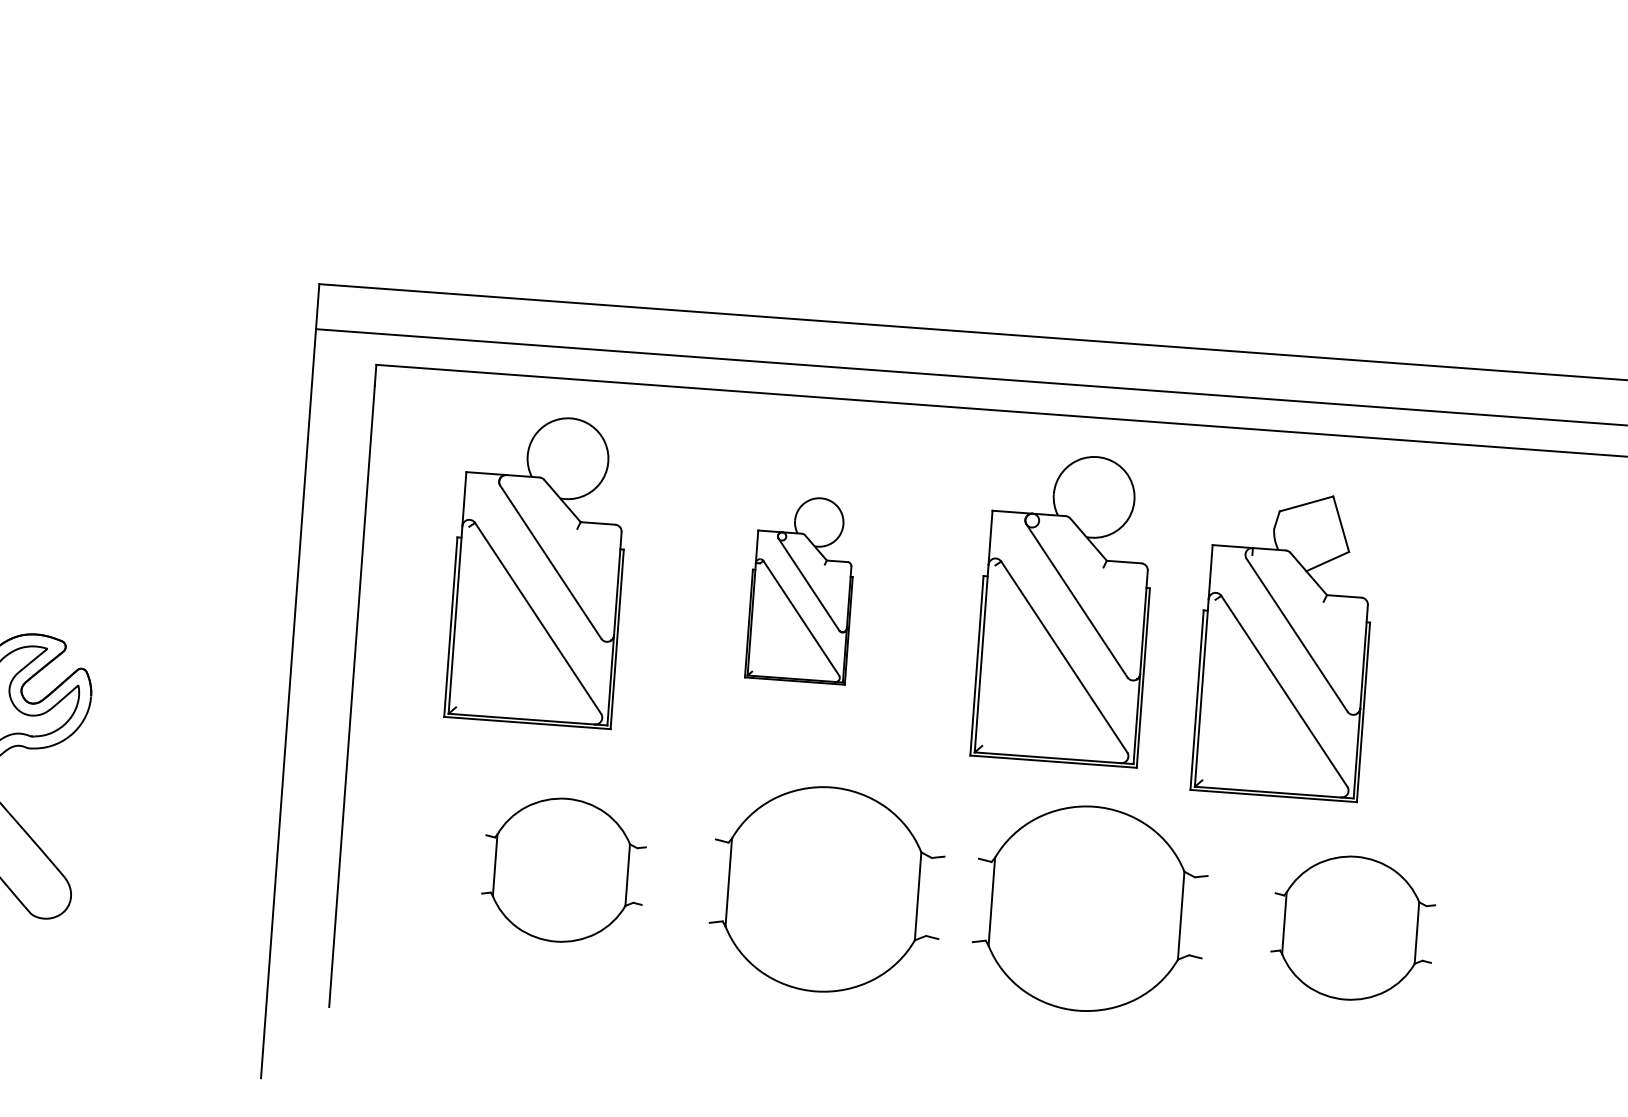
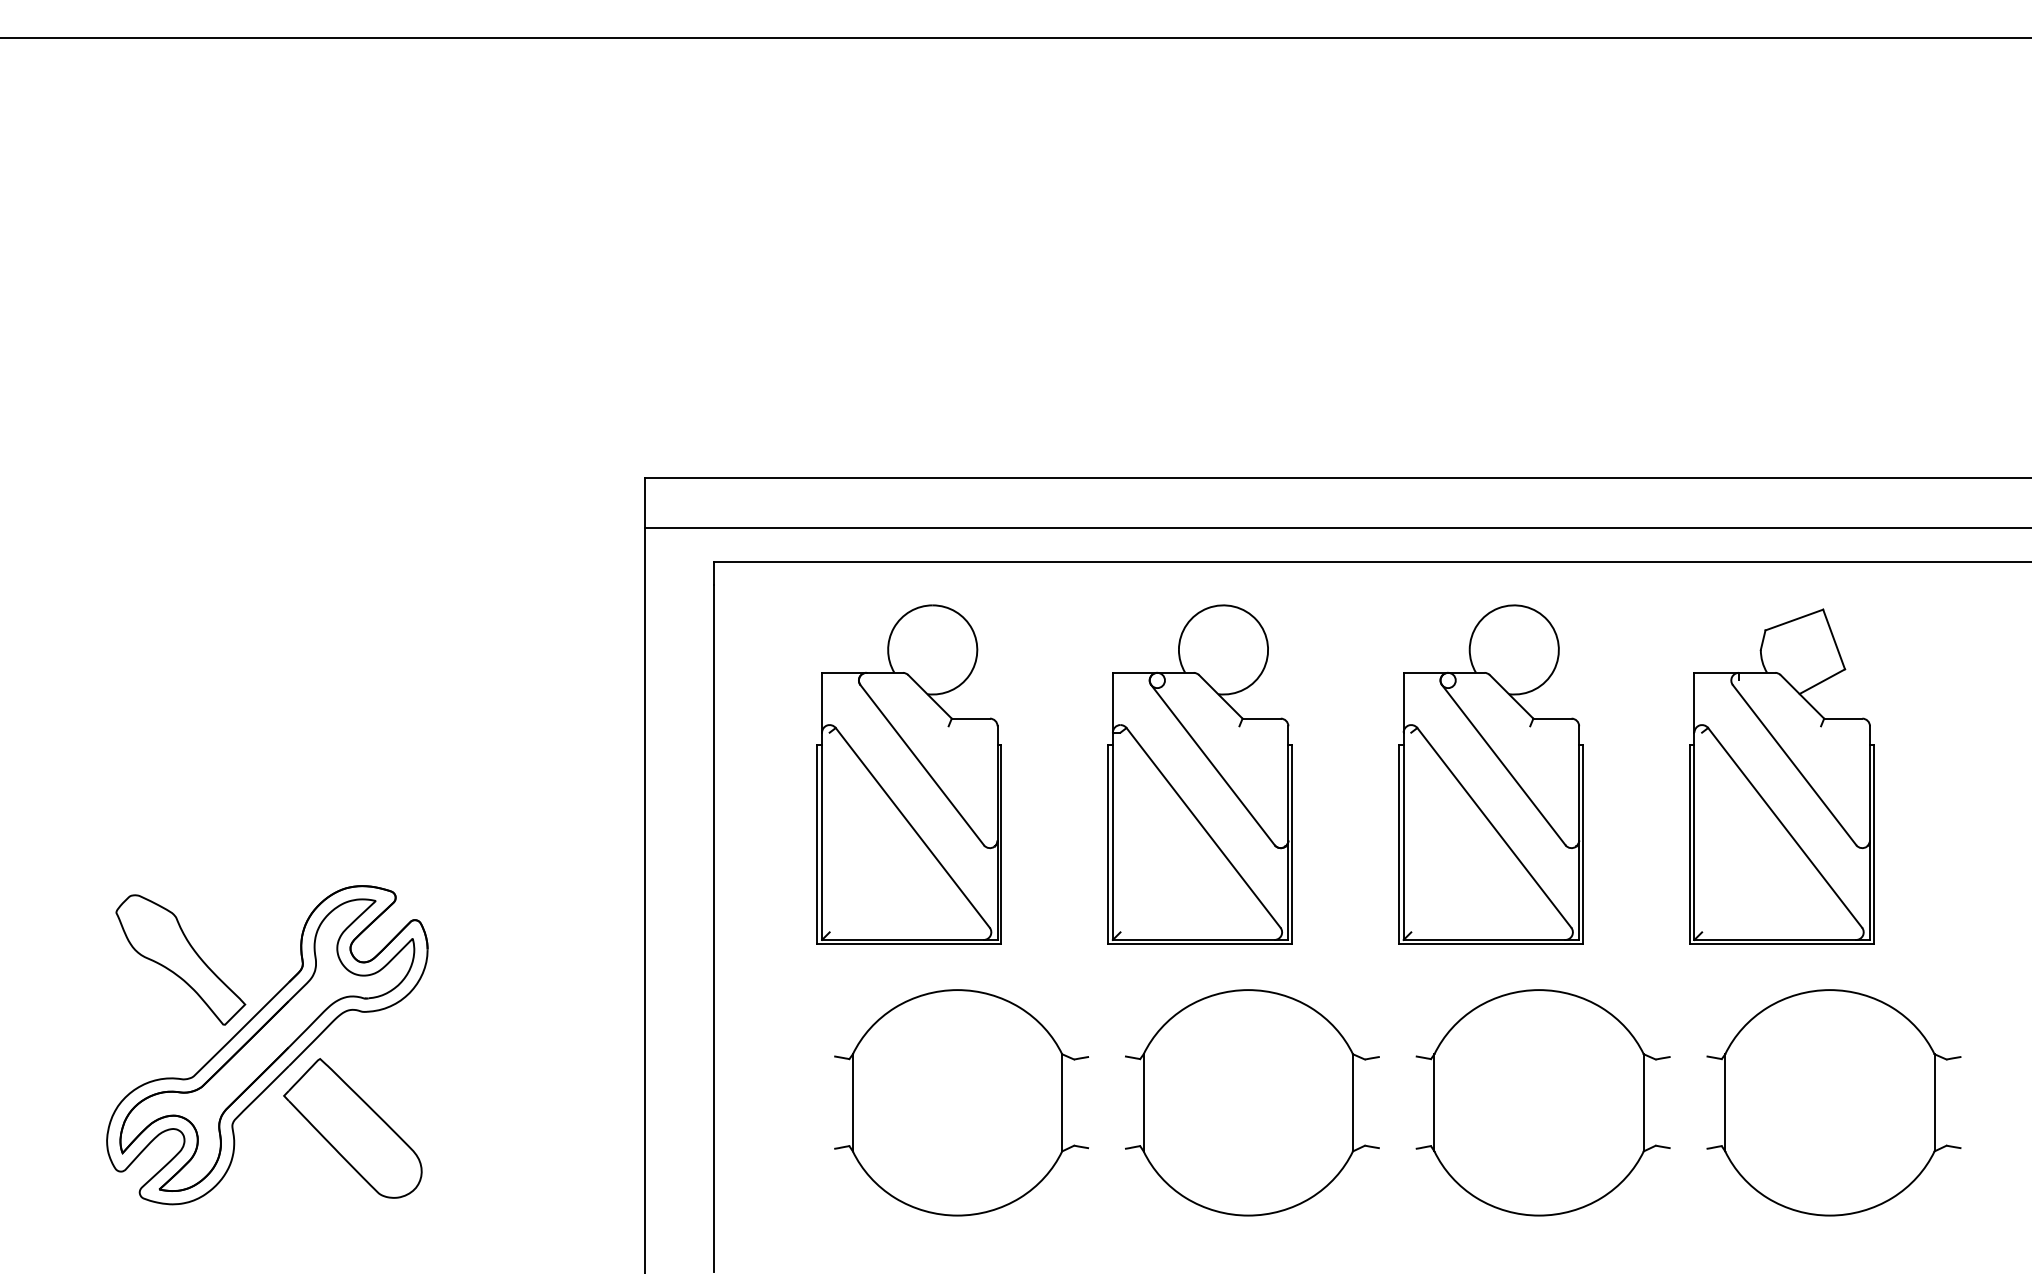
part: (801, 589) -> (1199, 774), size x1.67
part: (1284, 644) -> (1781, 776), moved
part: (563, 870) -> (961, 1102), size x1.43
part: (1352, 927) -> (1833, 1102), size x1.43

